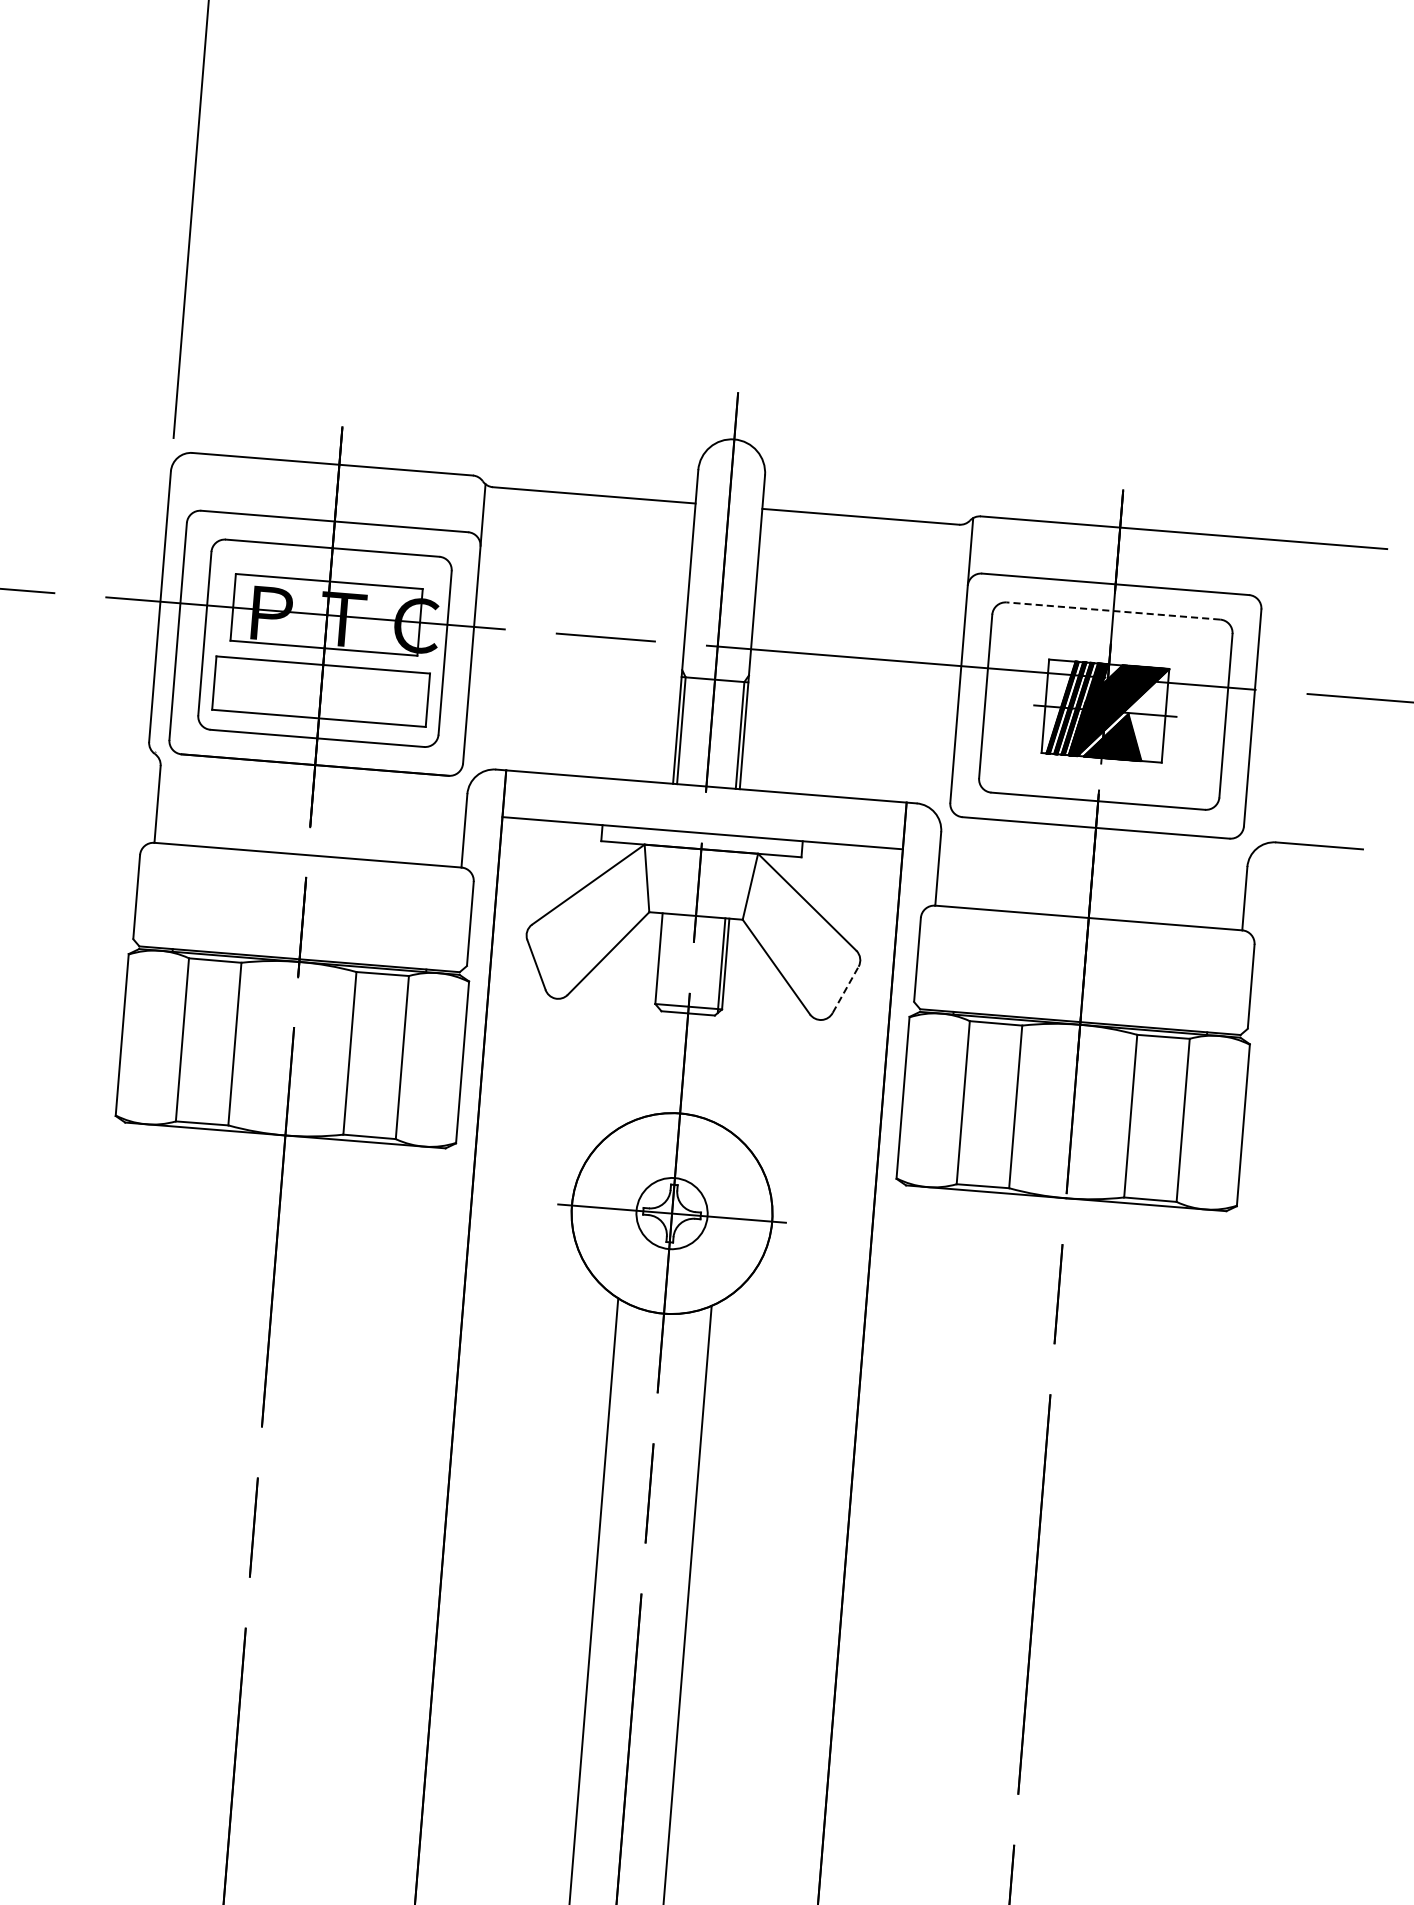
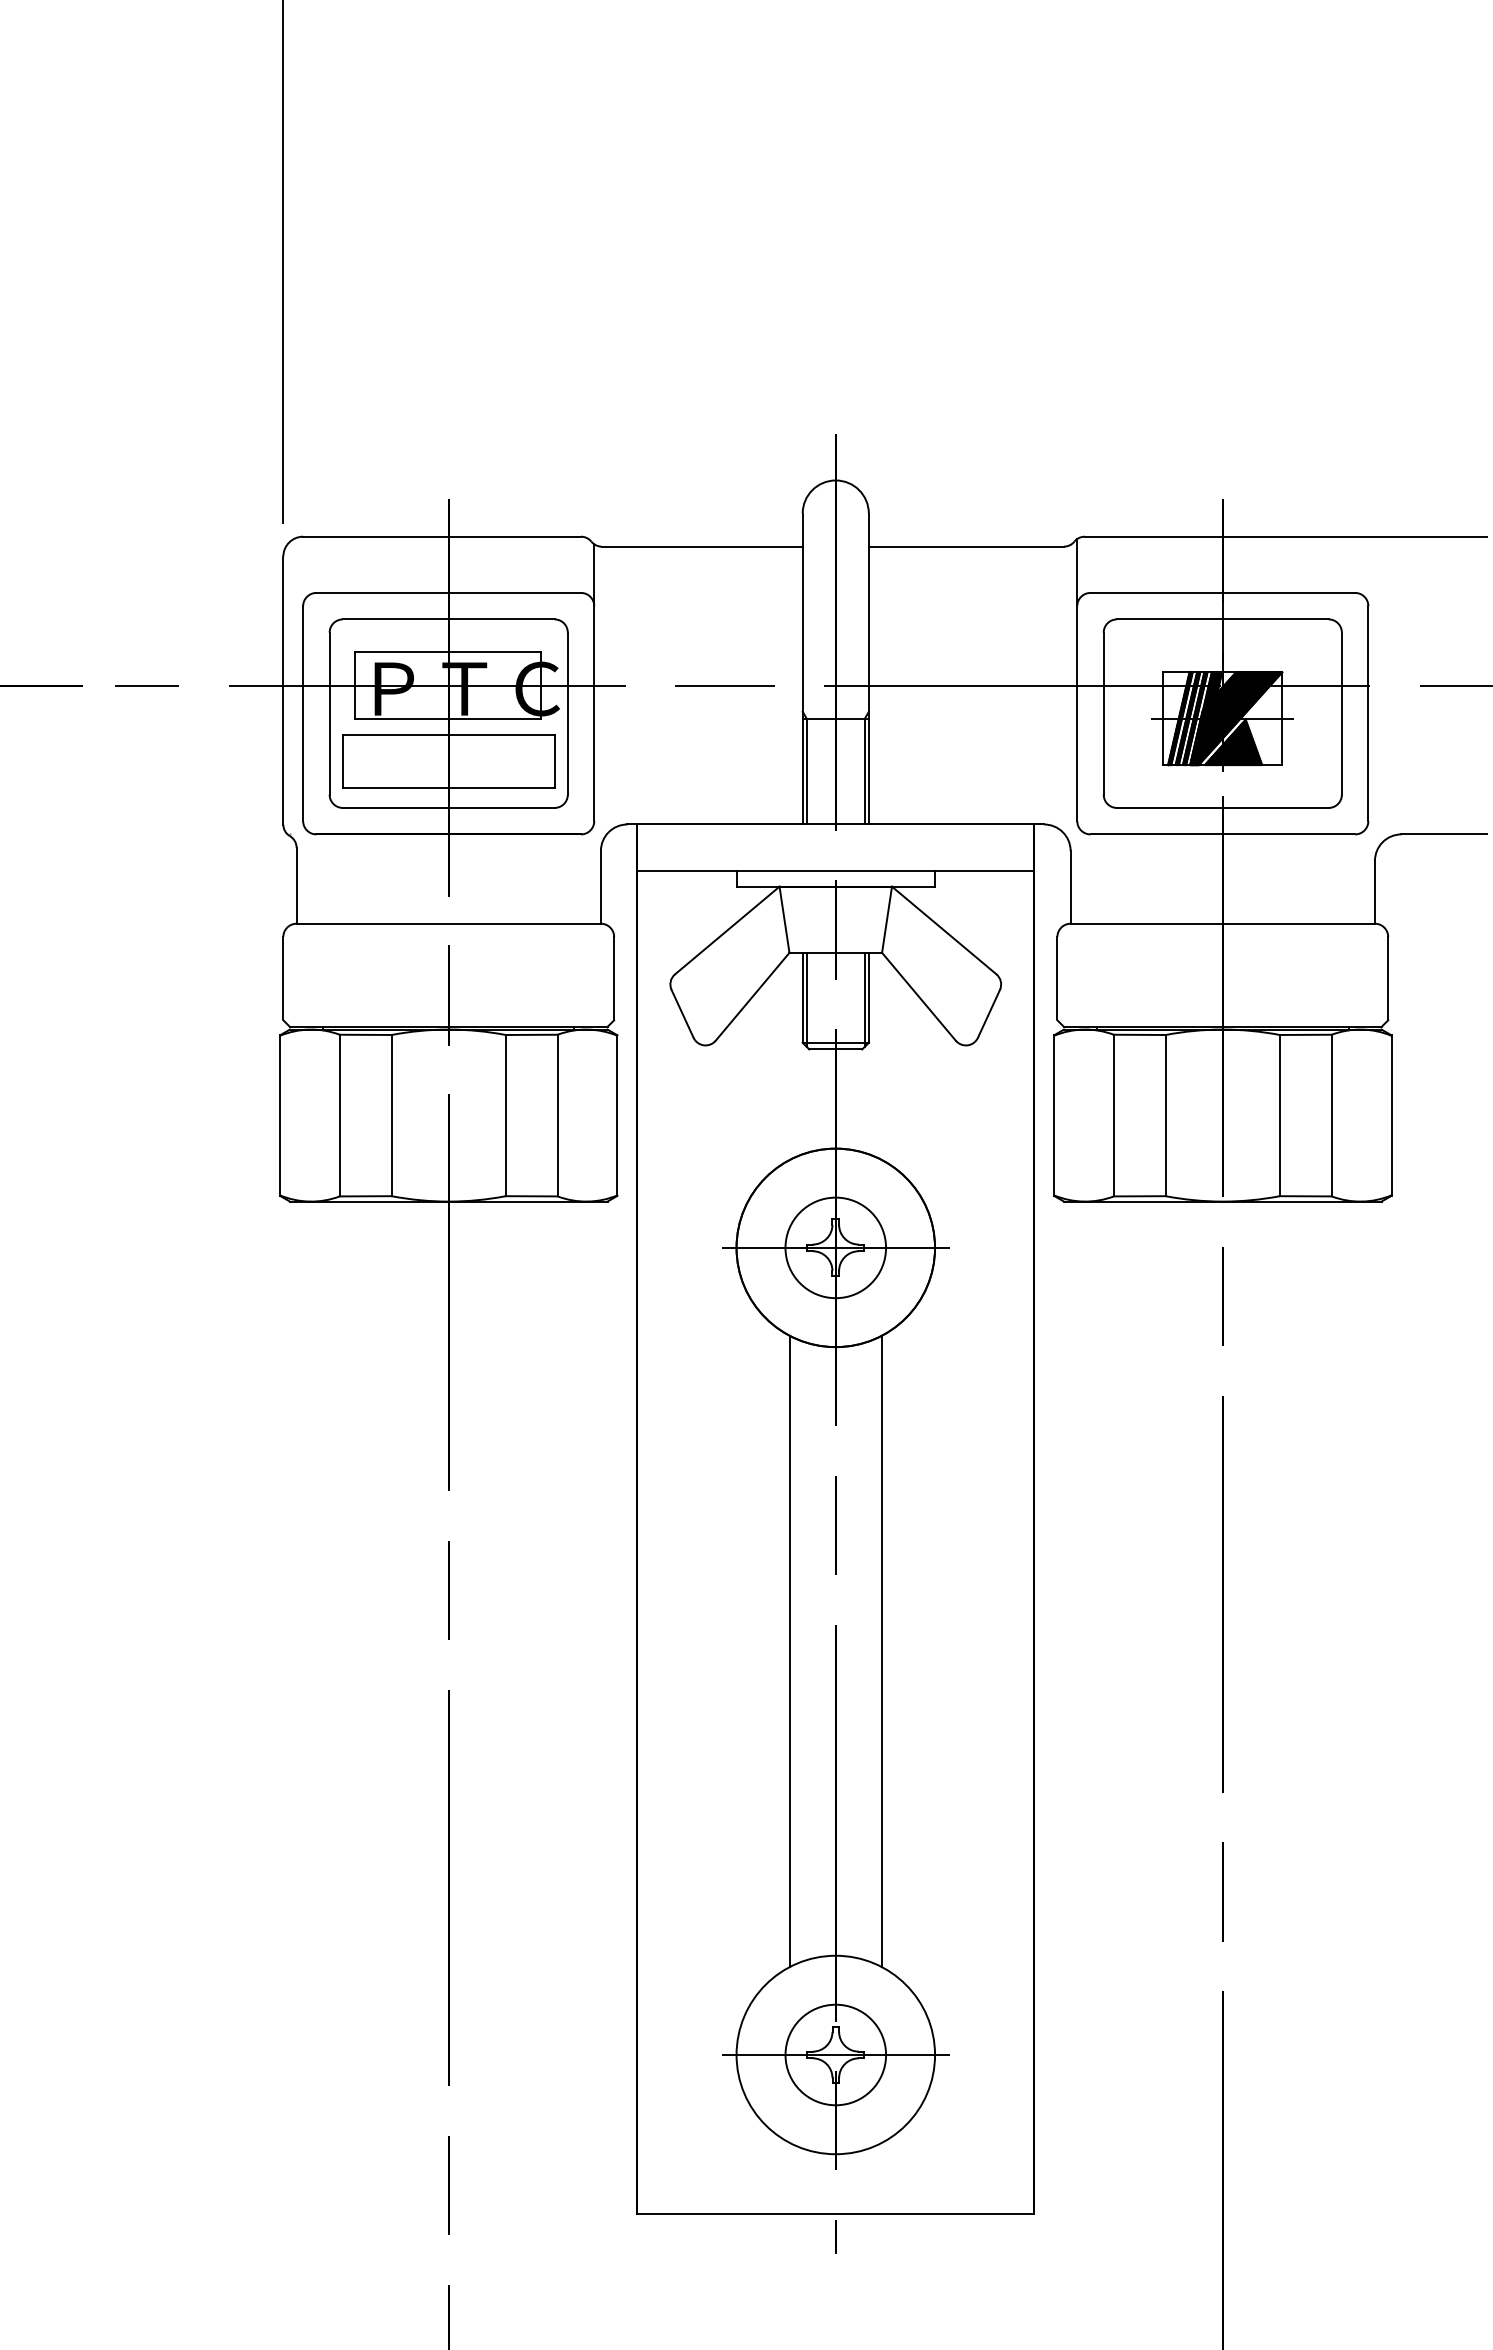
line: (1113, 611) -> (1222, 619), dashed -> solid
line: (662, 960) -> (806, 999), added
line: (846, 989) -> (989, 1013), dashed -> solid
circle: (671, 1213) -> (835, 1247), size x1.43

